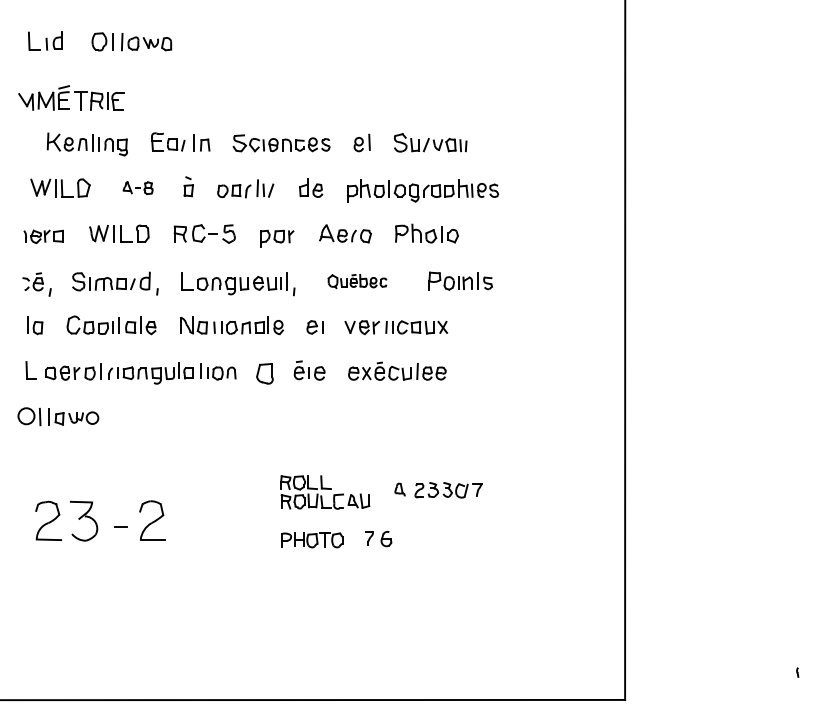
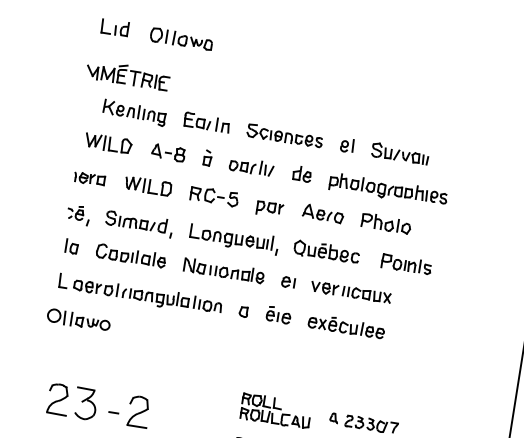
part: (137, 187) -> (168, 152), size x1.43
part: (357, 281) -> (326, 252), size x1.43
part: (264, 373) -> (243, 311), size x0.62

